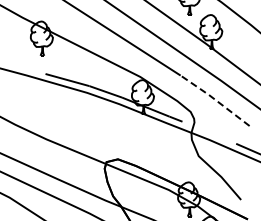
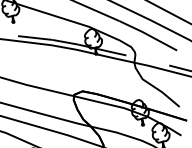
line: (215, 99) -> (148, 34), dashed -> solid

